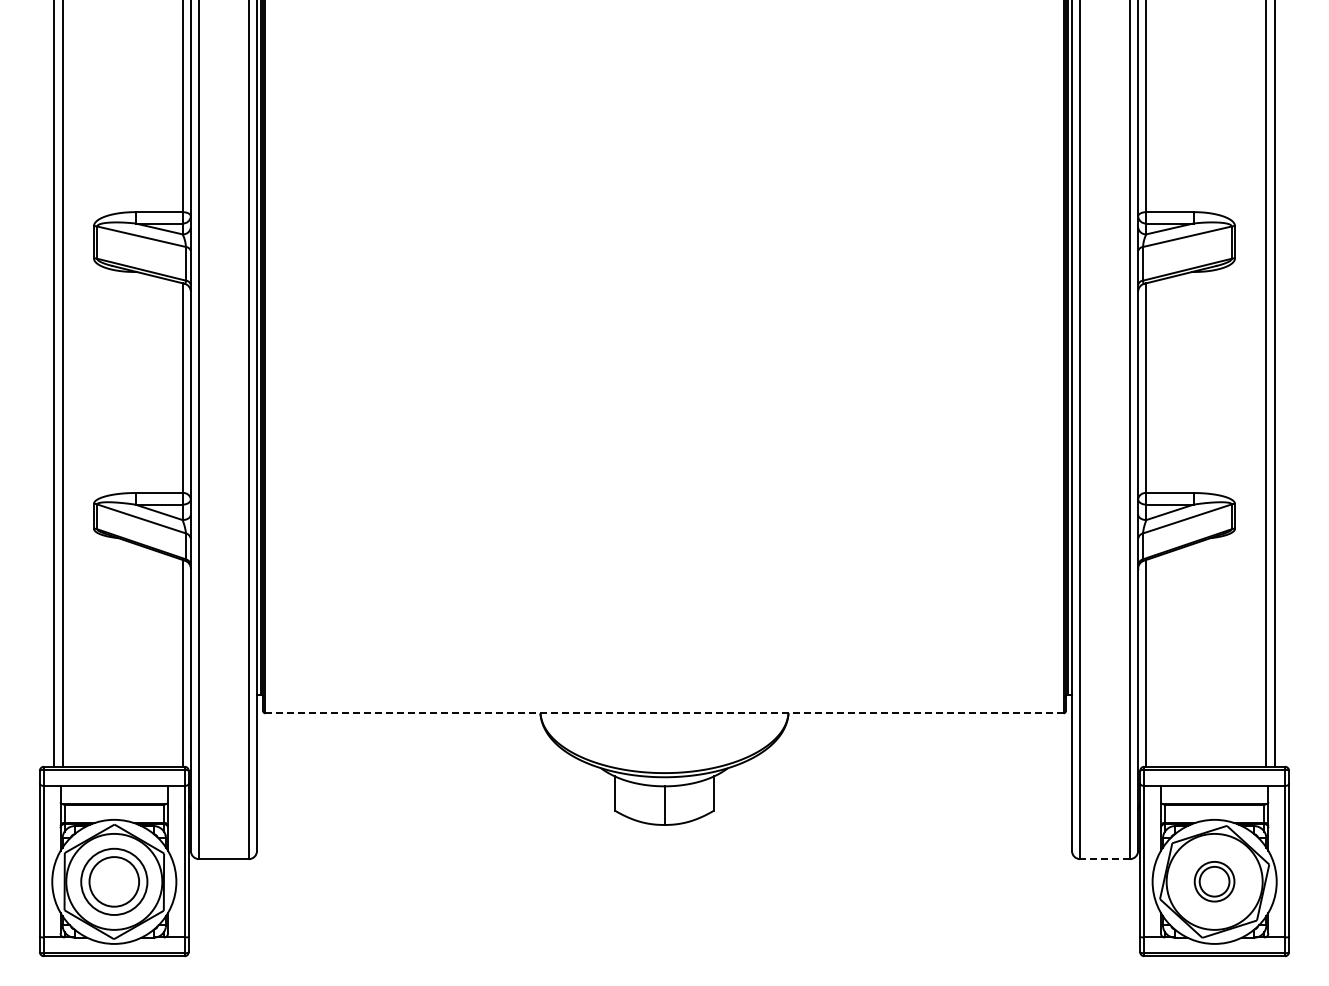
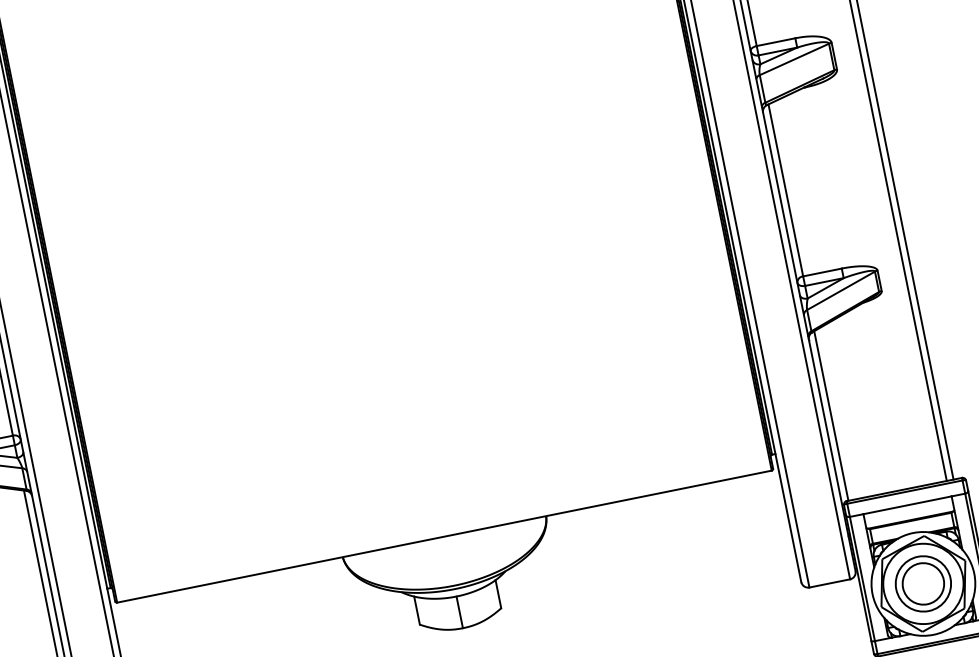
line: (665, 713) -> (445, 536), dashed -> solid
line: (1105, 859) -> (830, 583), dashed -> solid
part: (1214, 881) -> (923, 583), size x1.67

